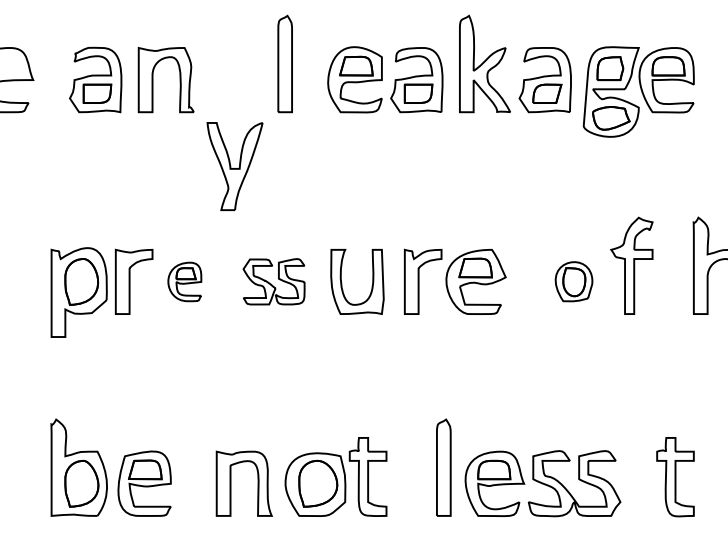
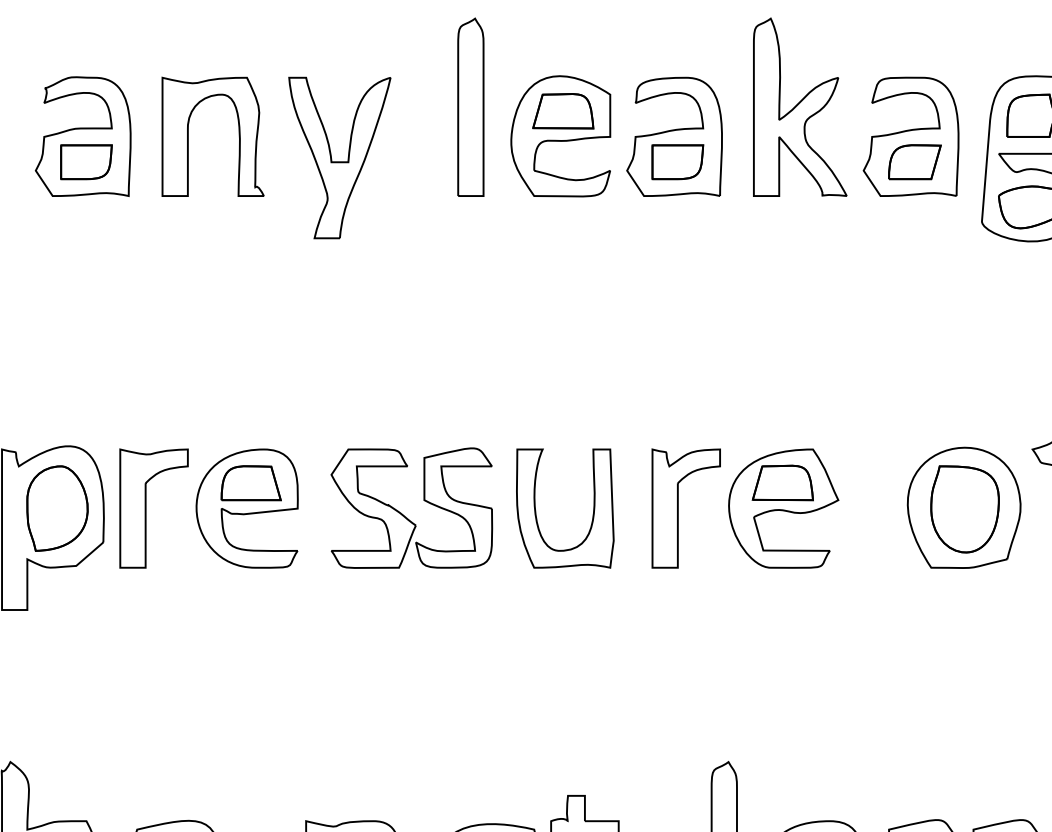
part: (284, 63) -> (469, 106), moved
part: (234, 166) -> (338, 157), moved
part: (184, 281) -> (246, 507), size x1.67
part: (273, 281) -> (410, 507), size x1.43
part: (573, 281) -> (963, 507), size x1.67

